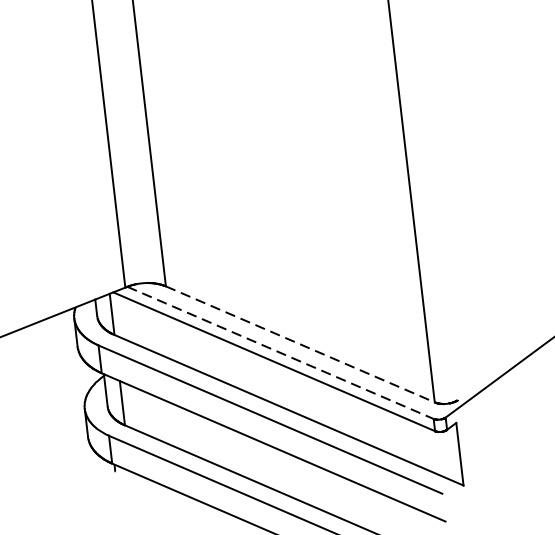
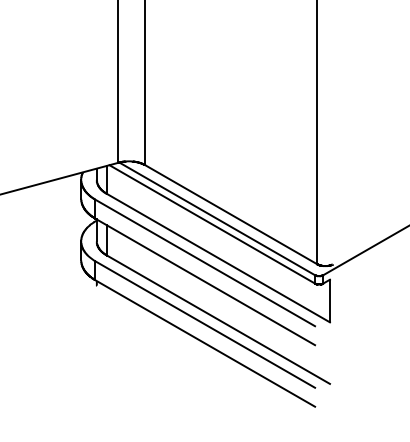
line: (300, 344) -> (231, 214), dashed -> solid
line: (280, 352) -> (217, 218), dashed -> solid

